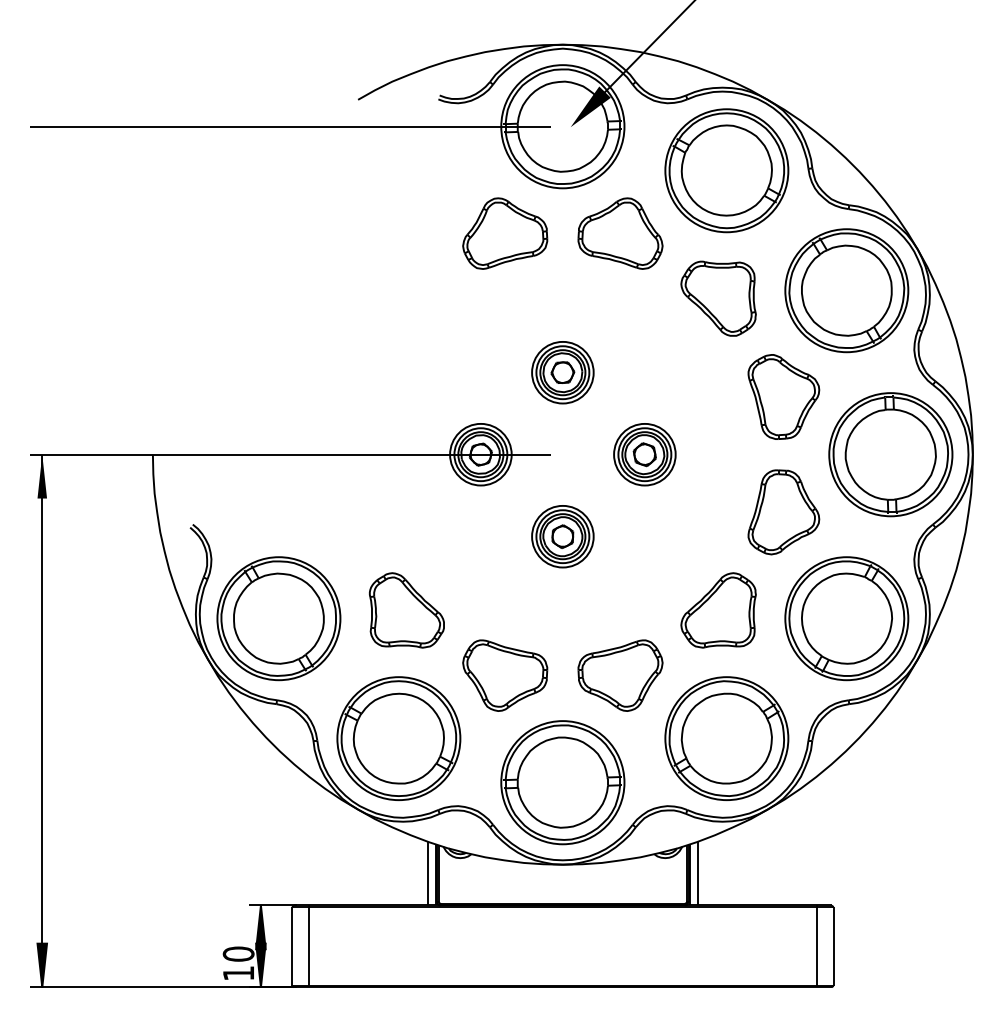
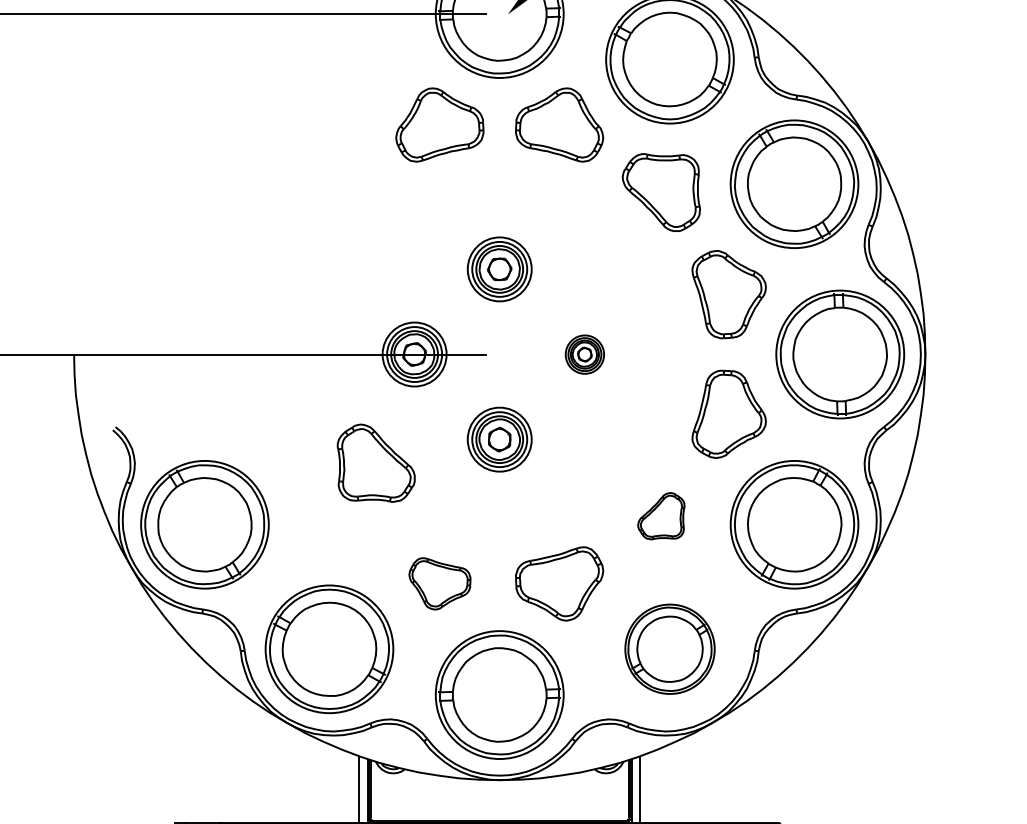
part: (644, 454) -> (584, 354), size x0.6
part: (406, 610) -> (375, 463), moved
part: (718, 610) -> (661, 516), size x0.6
part: (505, 675) -> (440, 583), size x0.7
part: (726, 738) -> (669, 649), size x0.7

